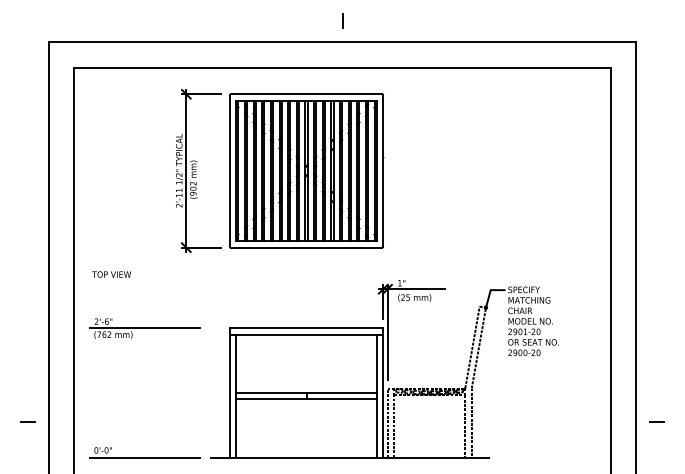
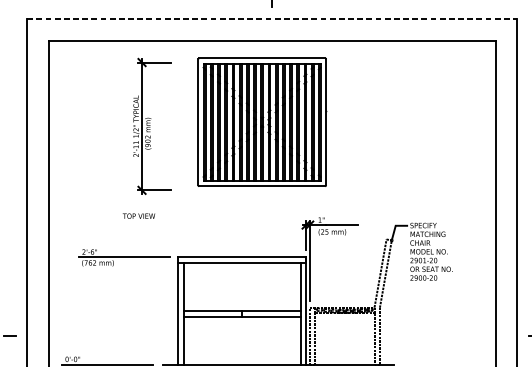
line: (342, 42) -> (272, 19), solid -> dashed
part: (306, 170) -> (262, 121), moved
text: (111, 274) -> (138, 216), moved
part: (144, 328) -> (123, 257), moved

